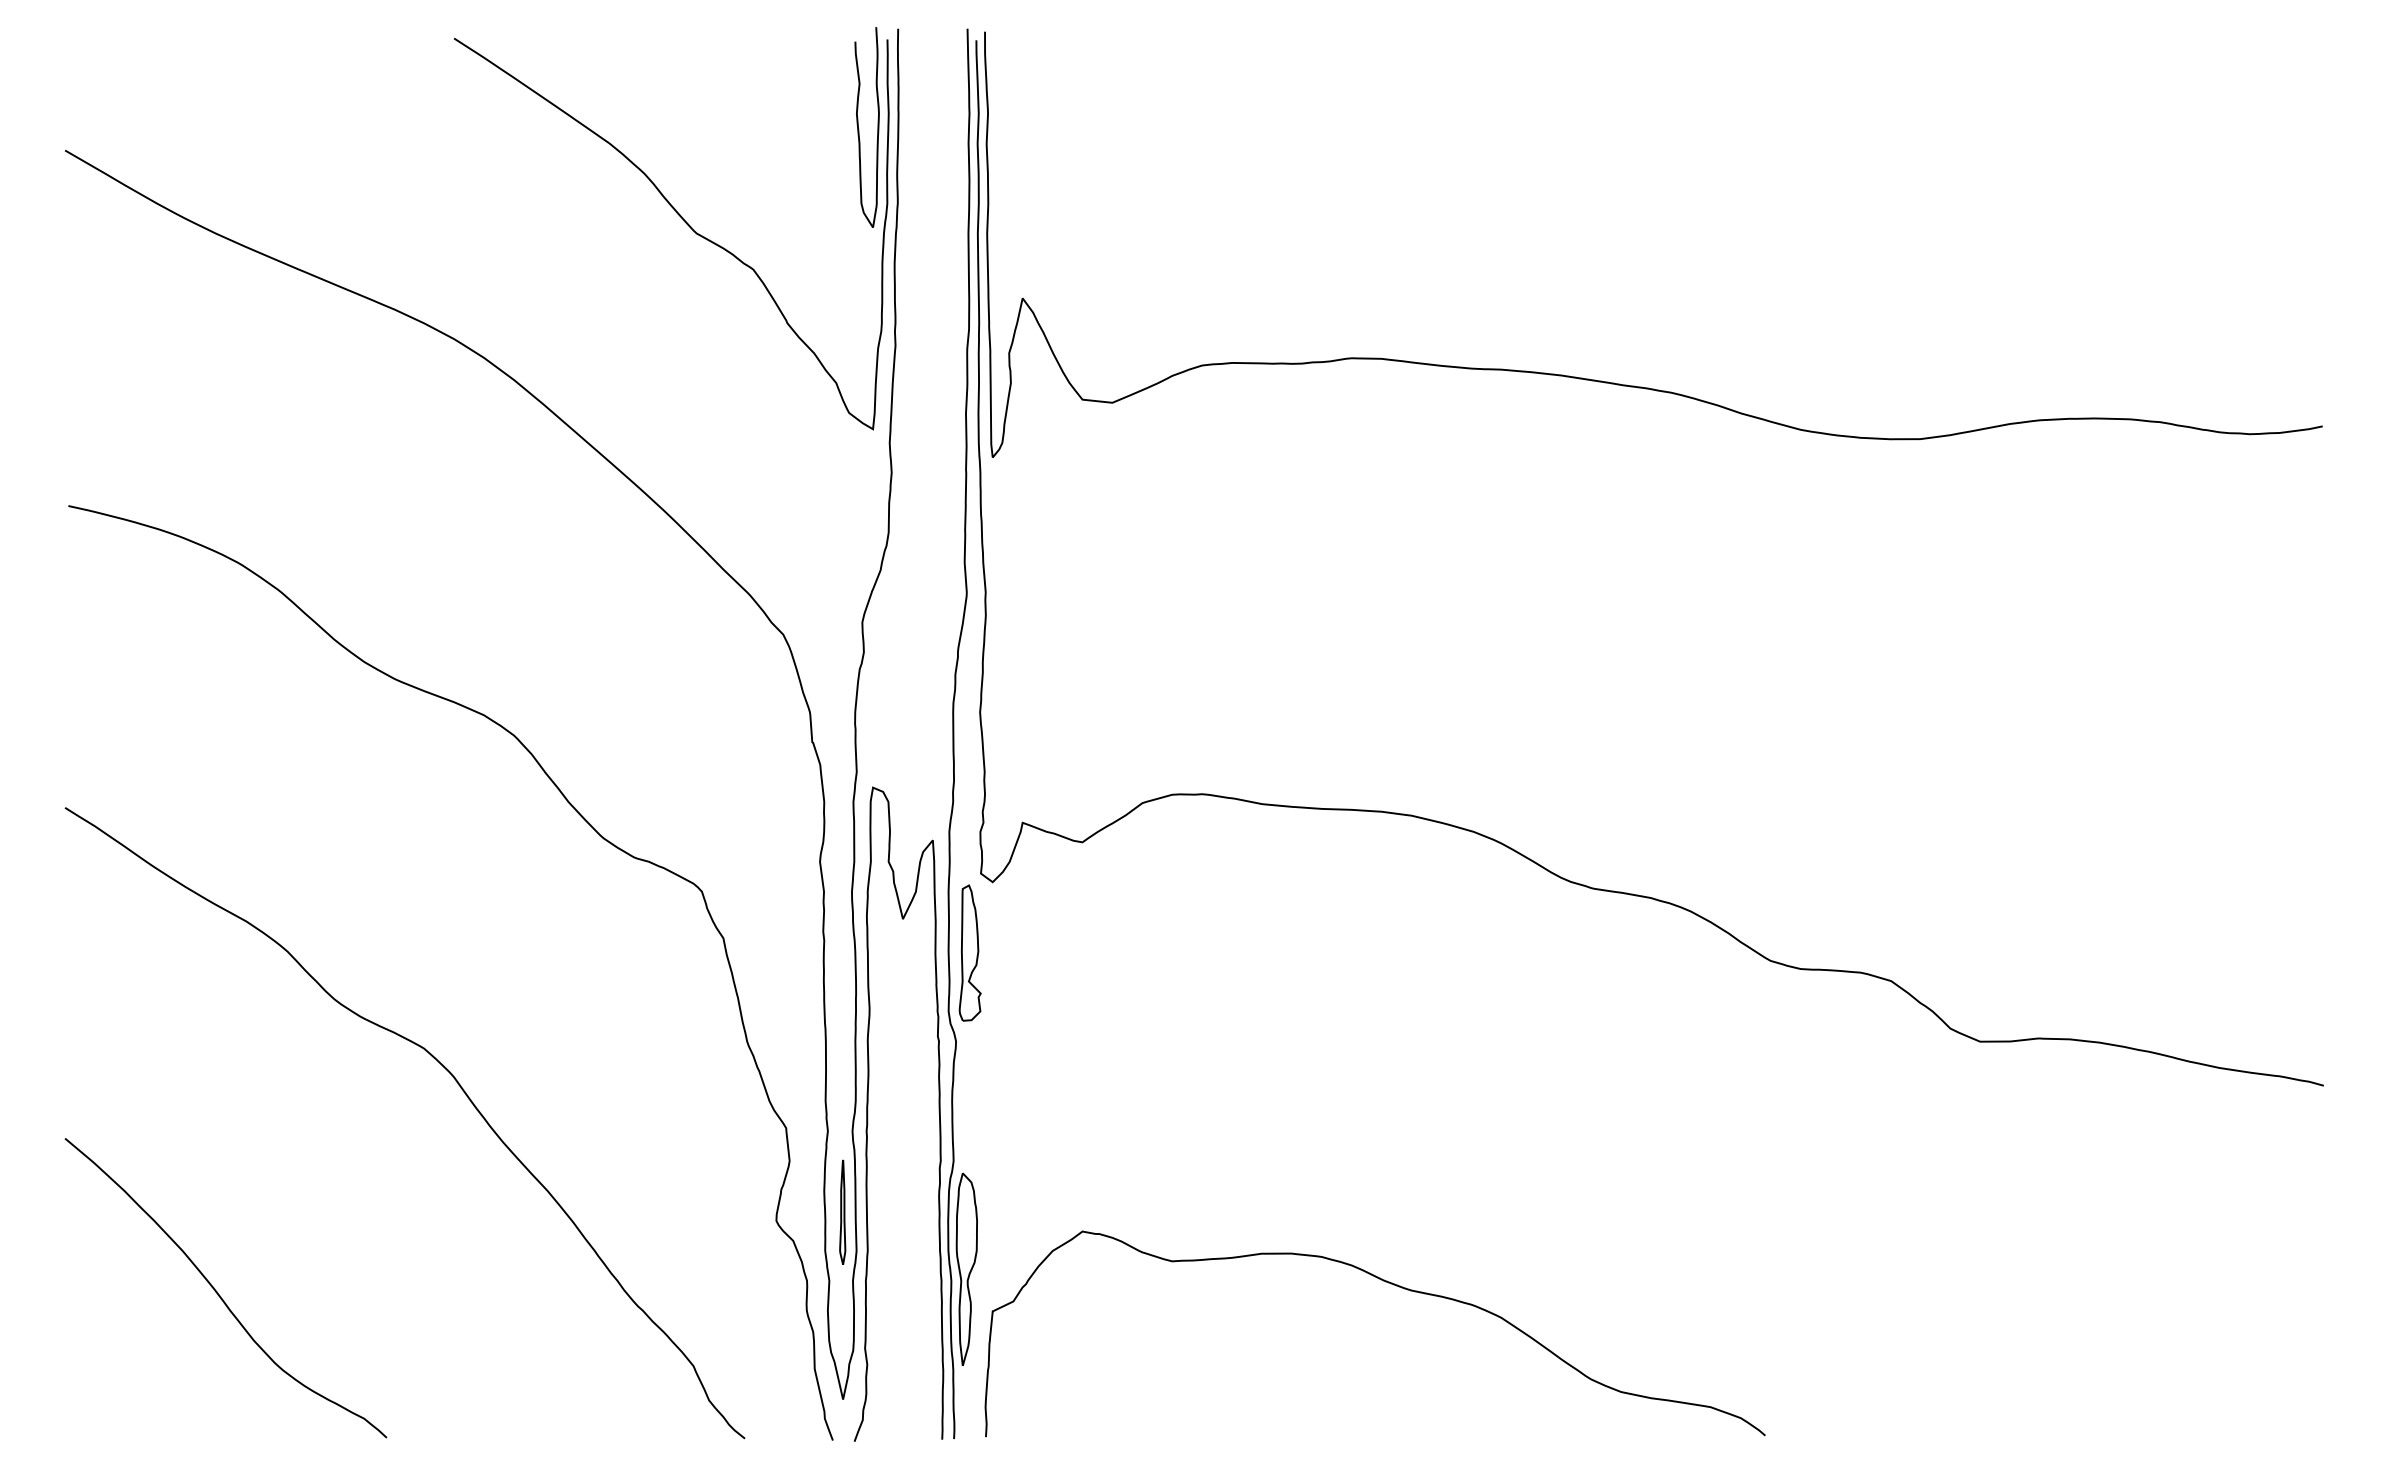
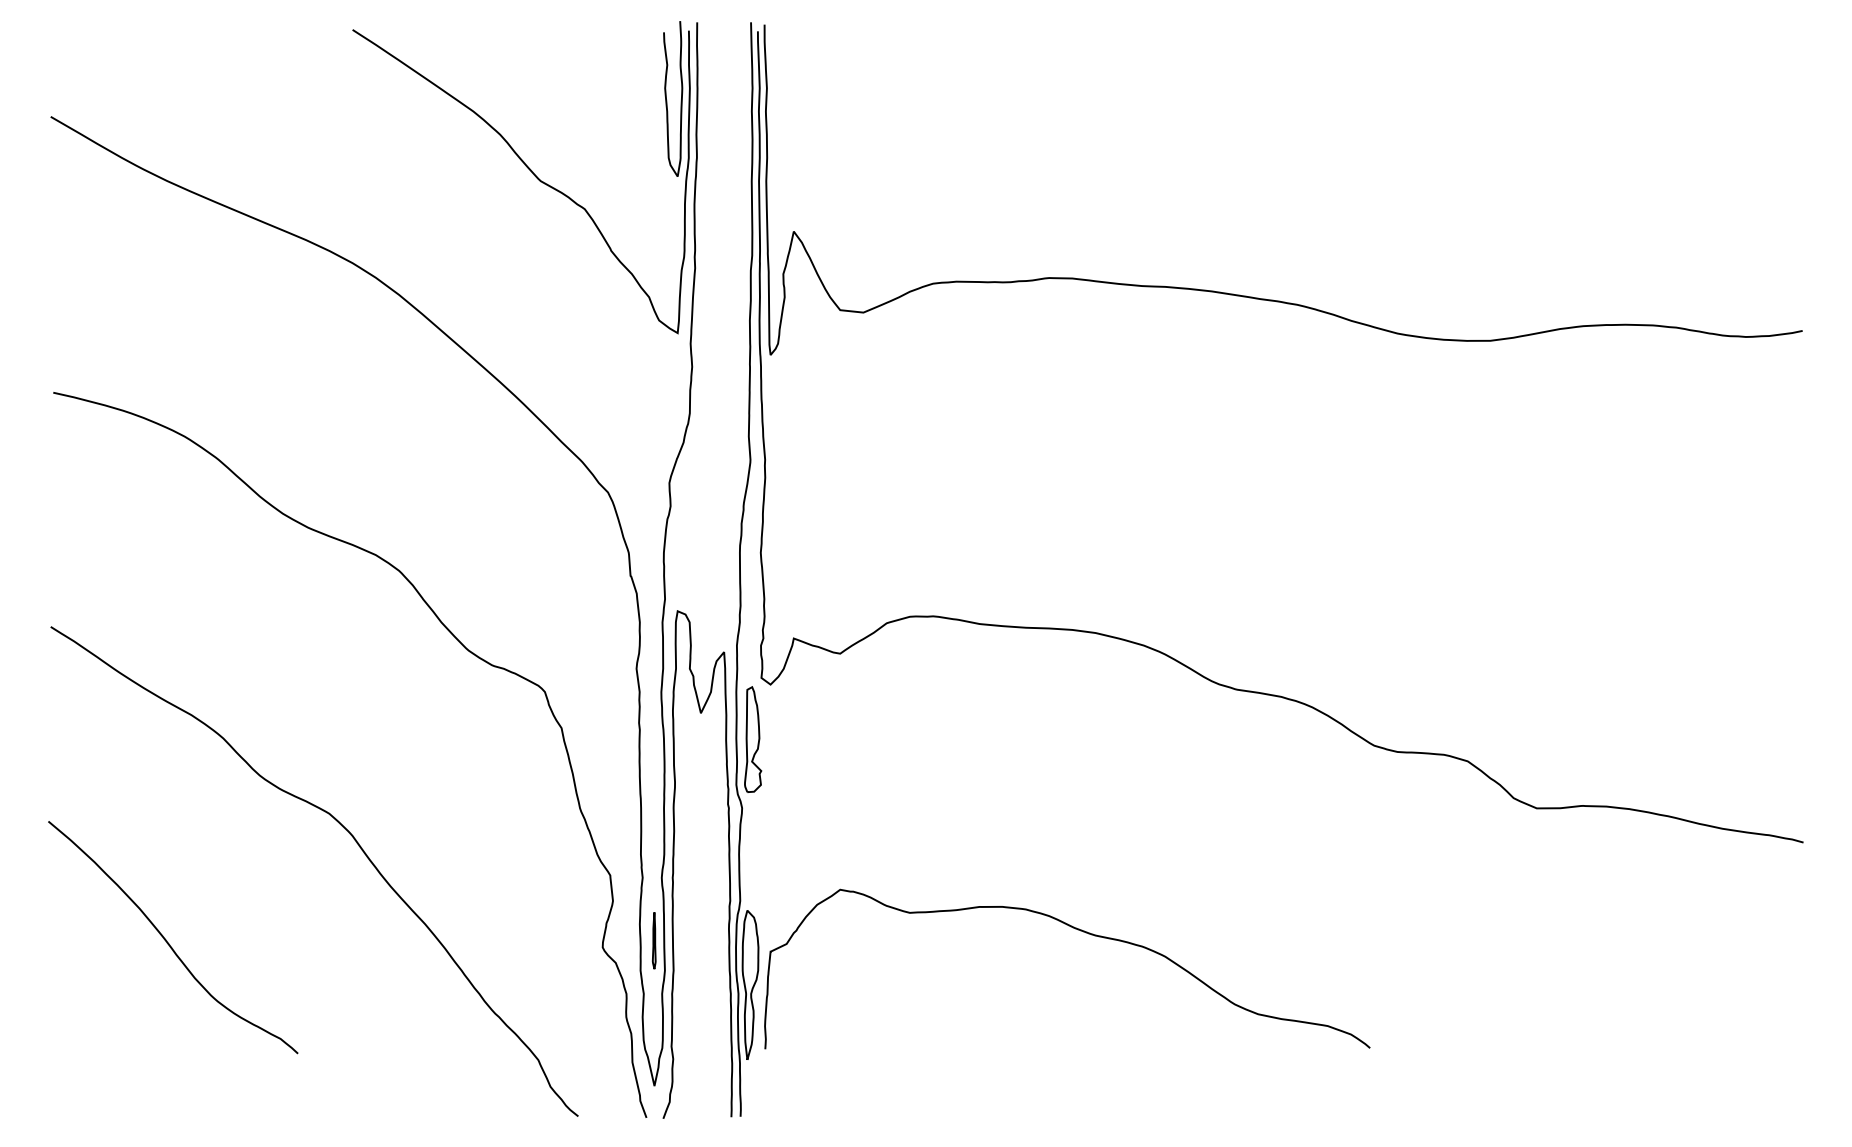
part: (842, 1211) -> (654, 940), size x0.7
curve: (1393, 1285) -> (1081, 931), moved
curve: (219, 1294) -> (168, 942), moved

